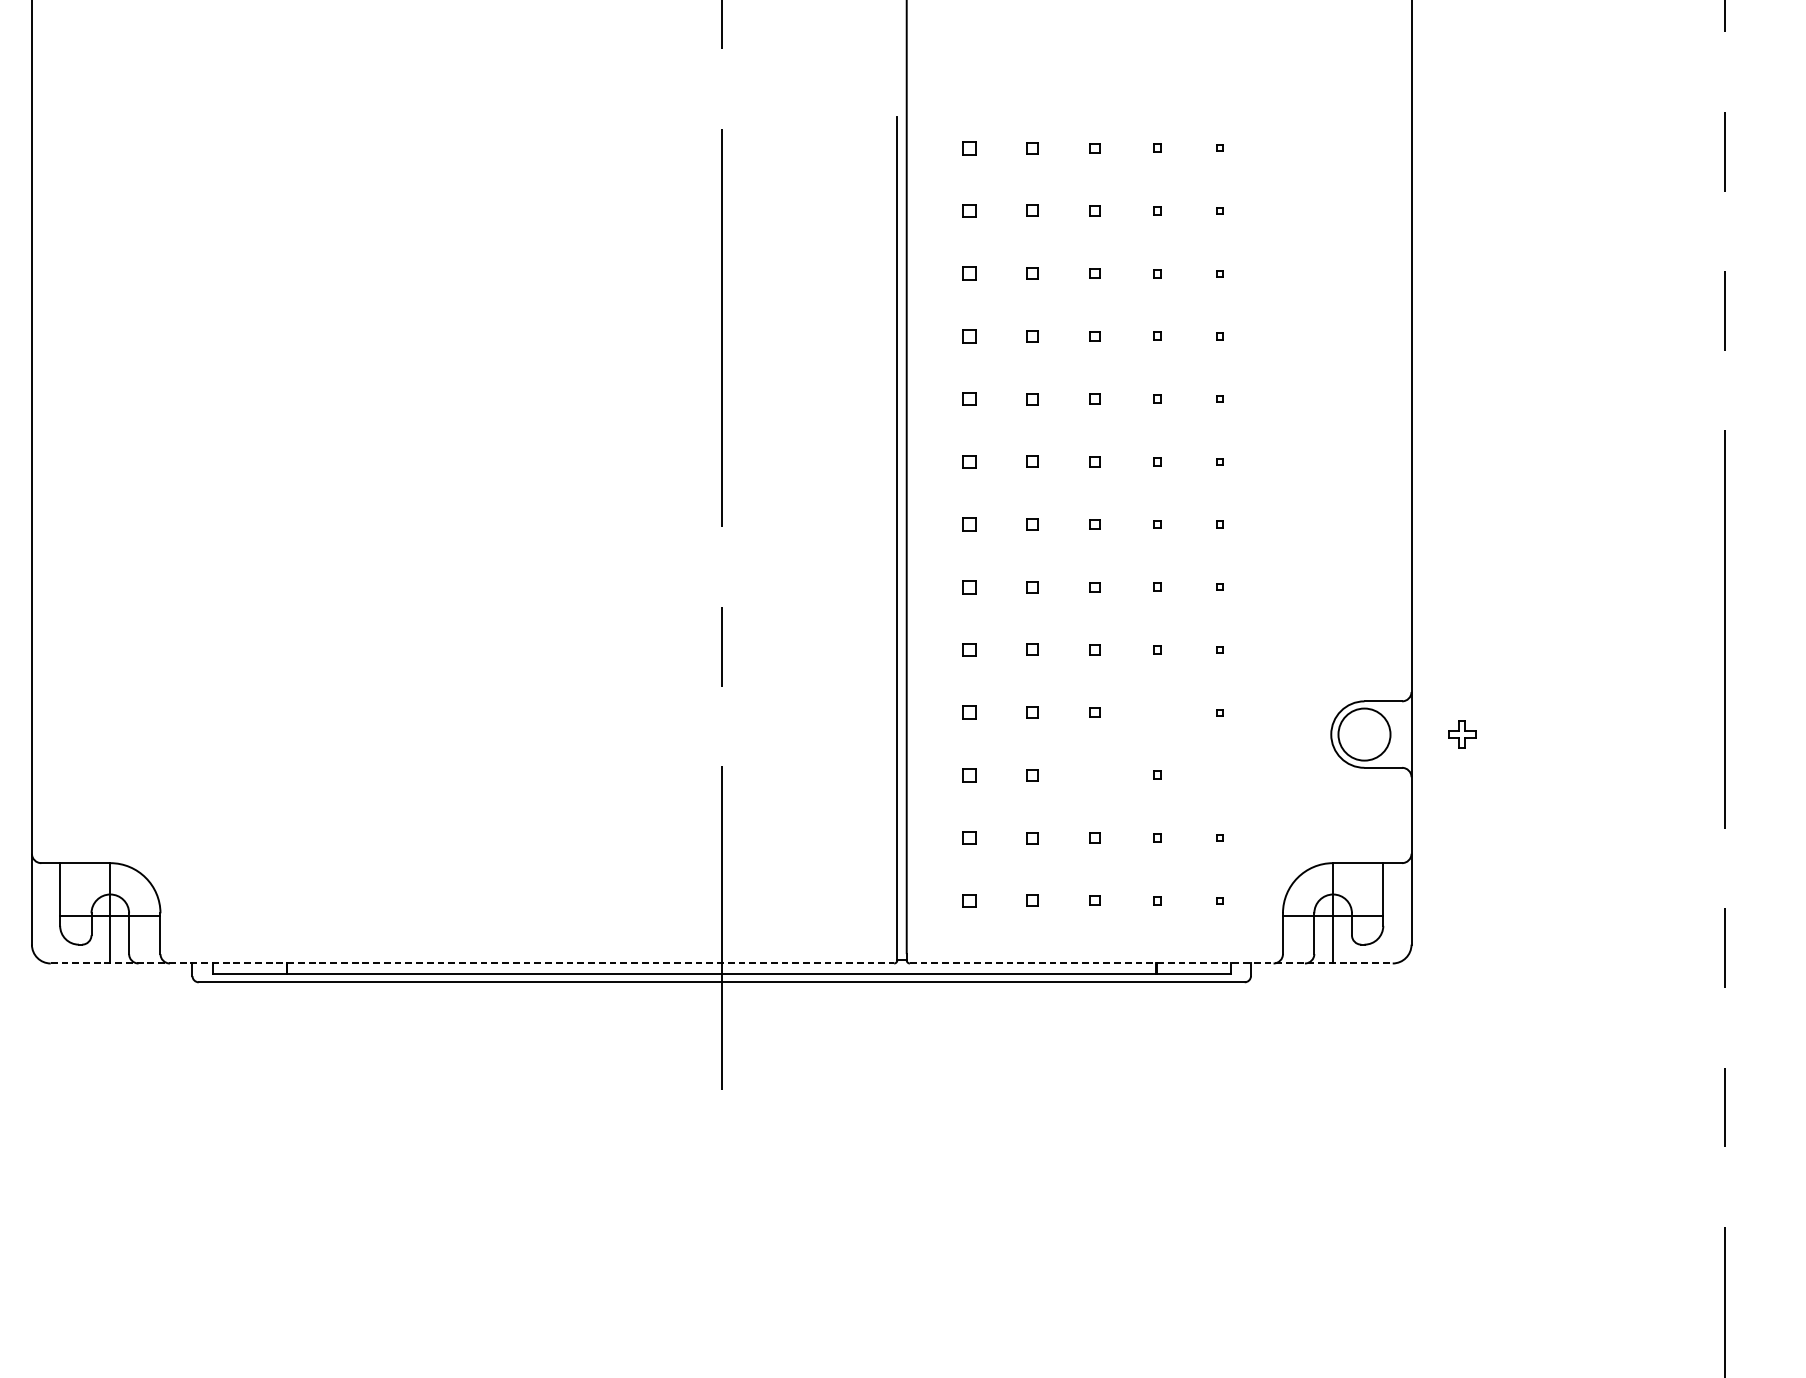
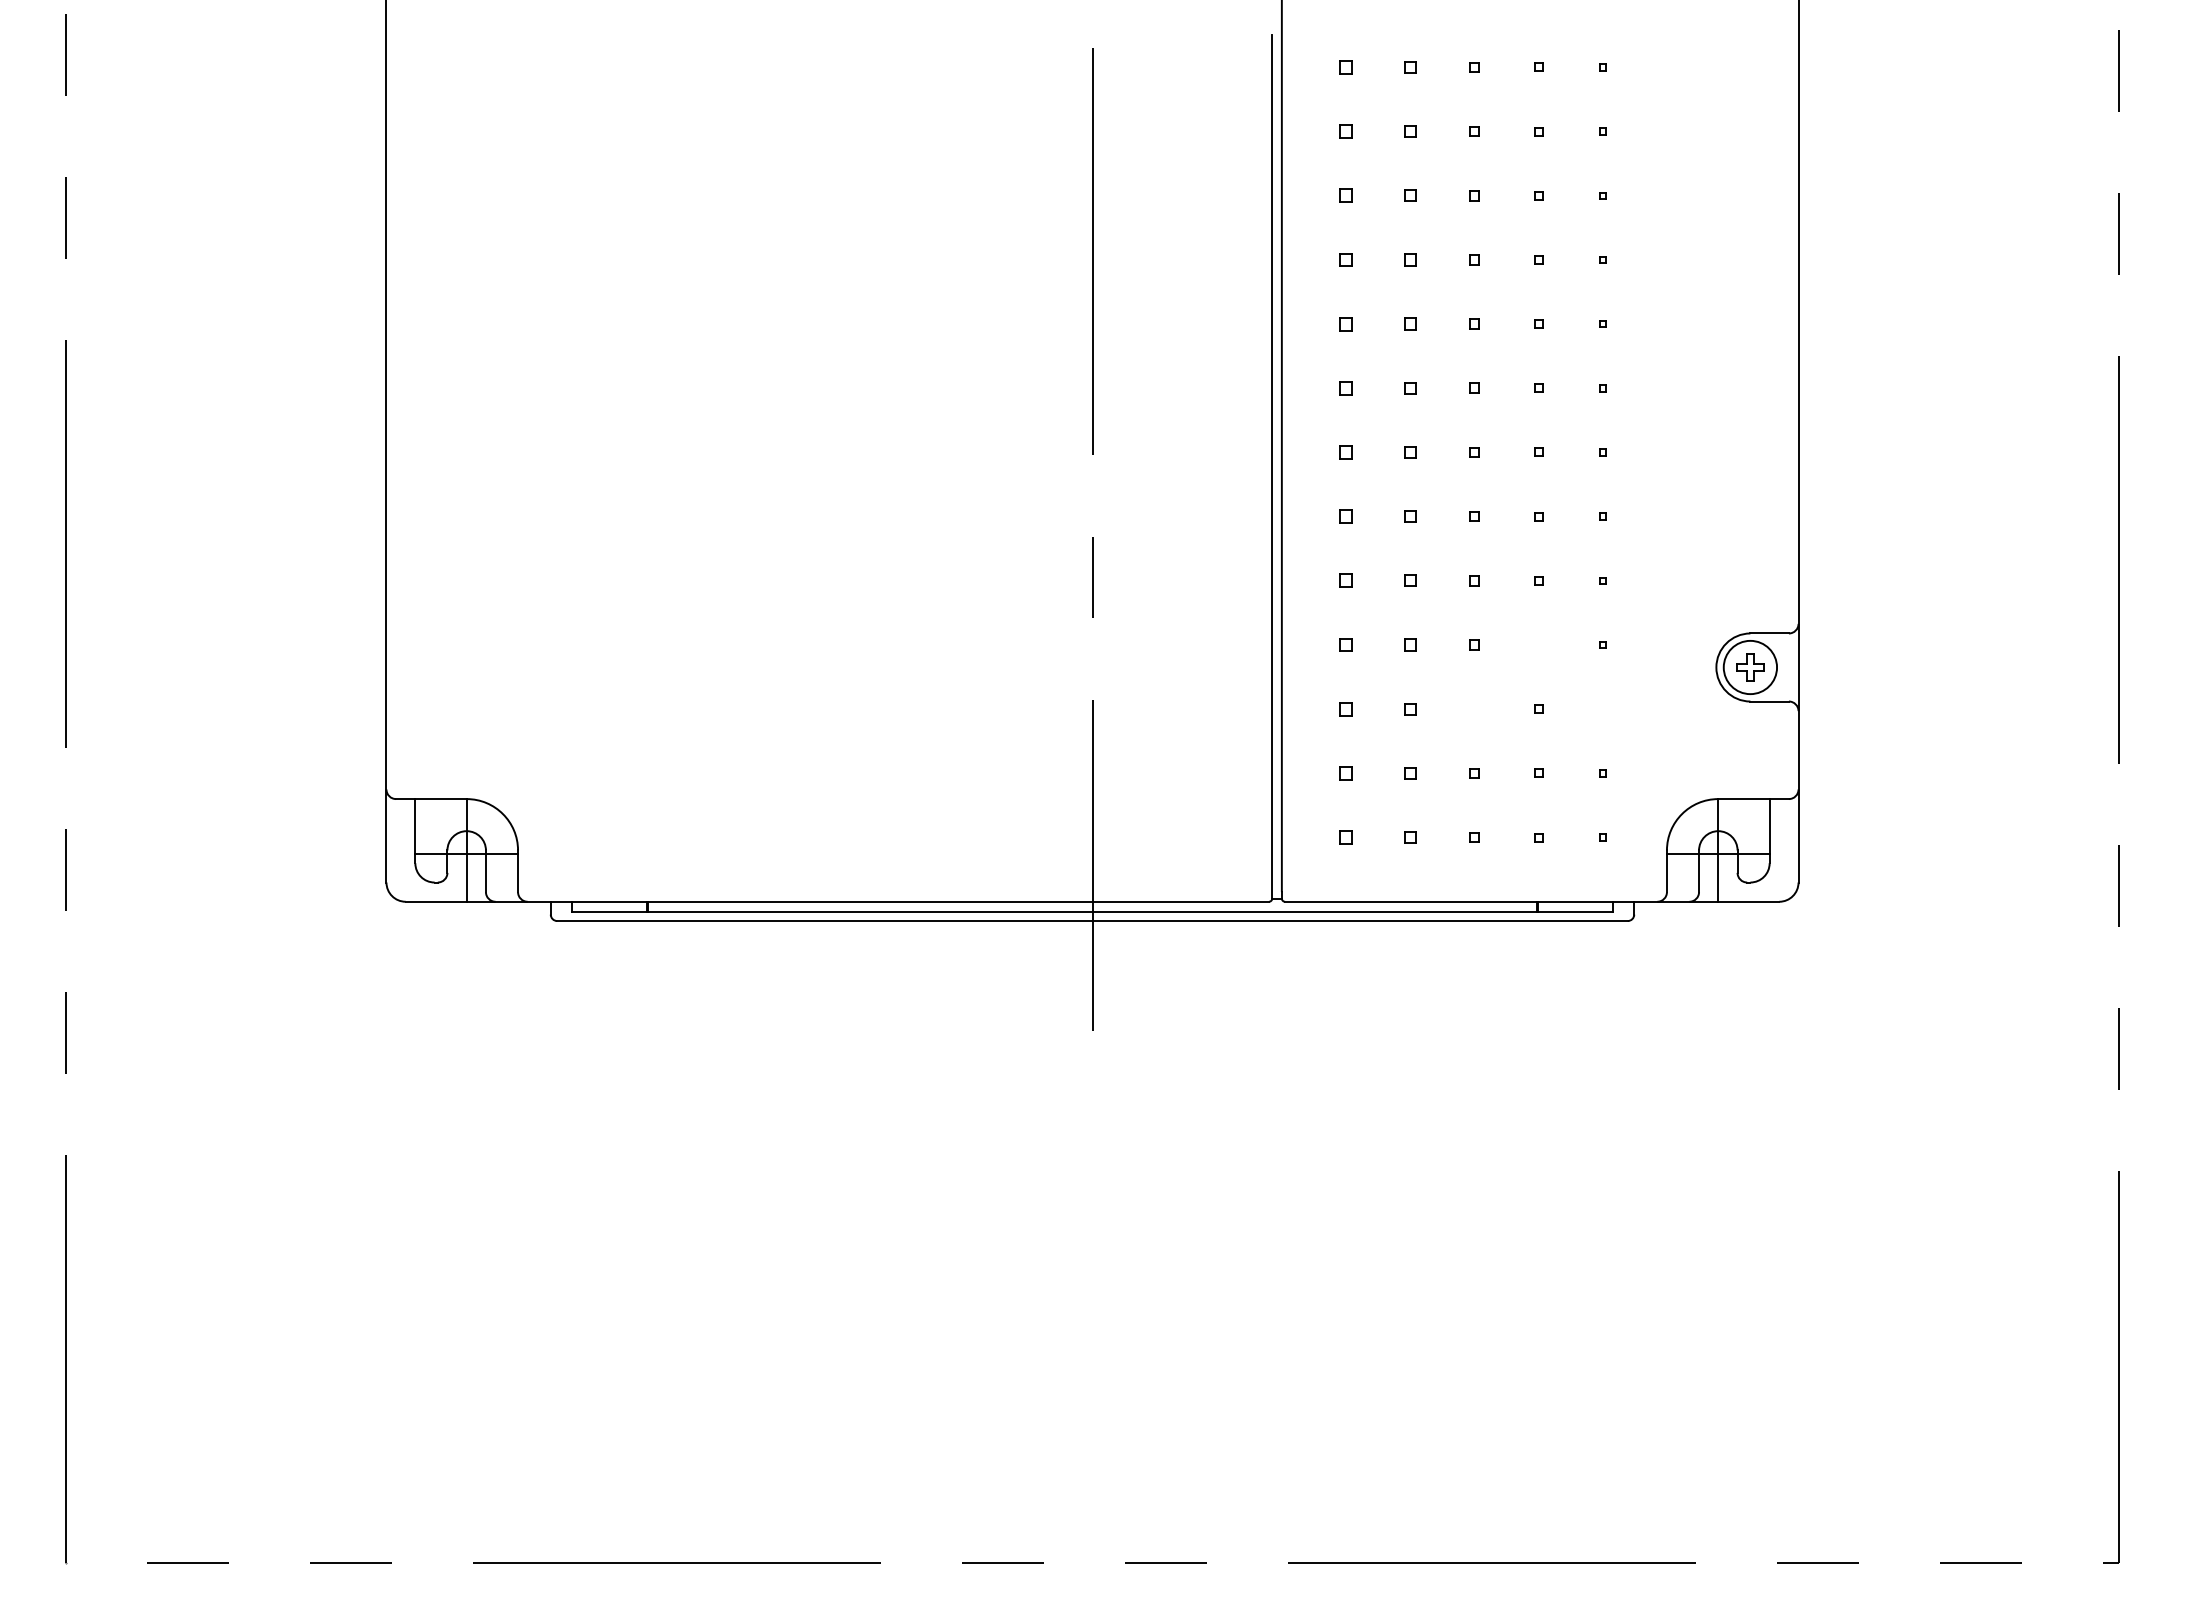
part: (1462, 734) -> (1750, 667), moved
line: (472, 963) -> (837, 901), dashed -> solid
line: (1151, 963) -> (1532, 901), dashed -> solid

